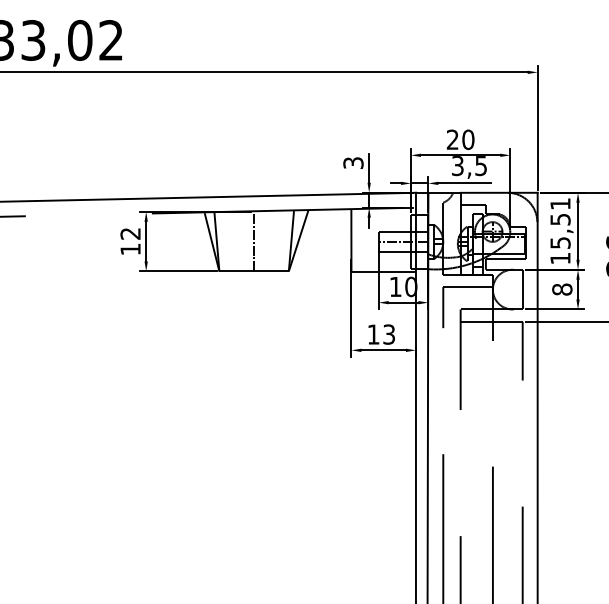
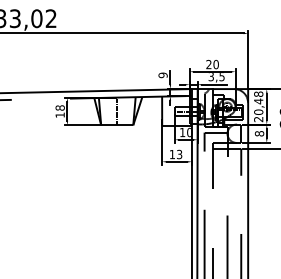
text: (352, 163) -> (162, 75), 3 -> 9
text: (560, 230) -> (258, 106), 15,51 -> 20,48
text: (129, 232) -> (59, 107), 12 -> 18

